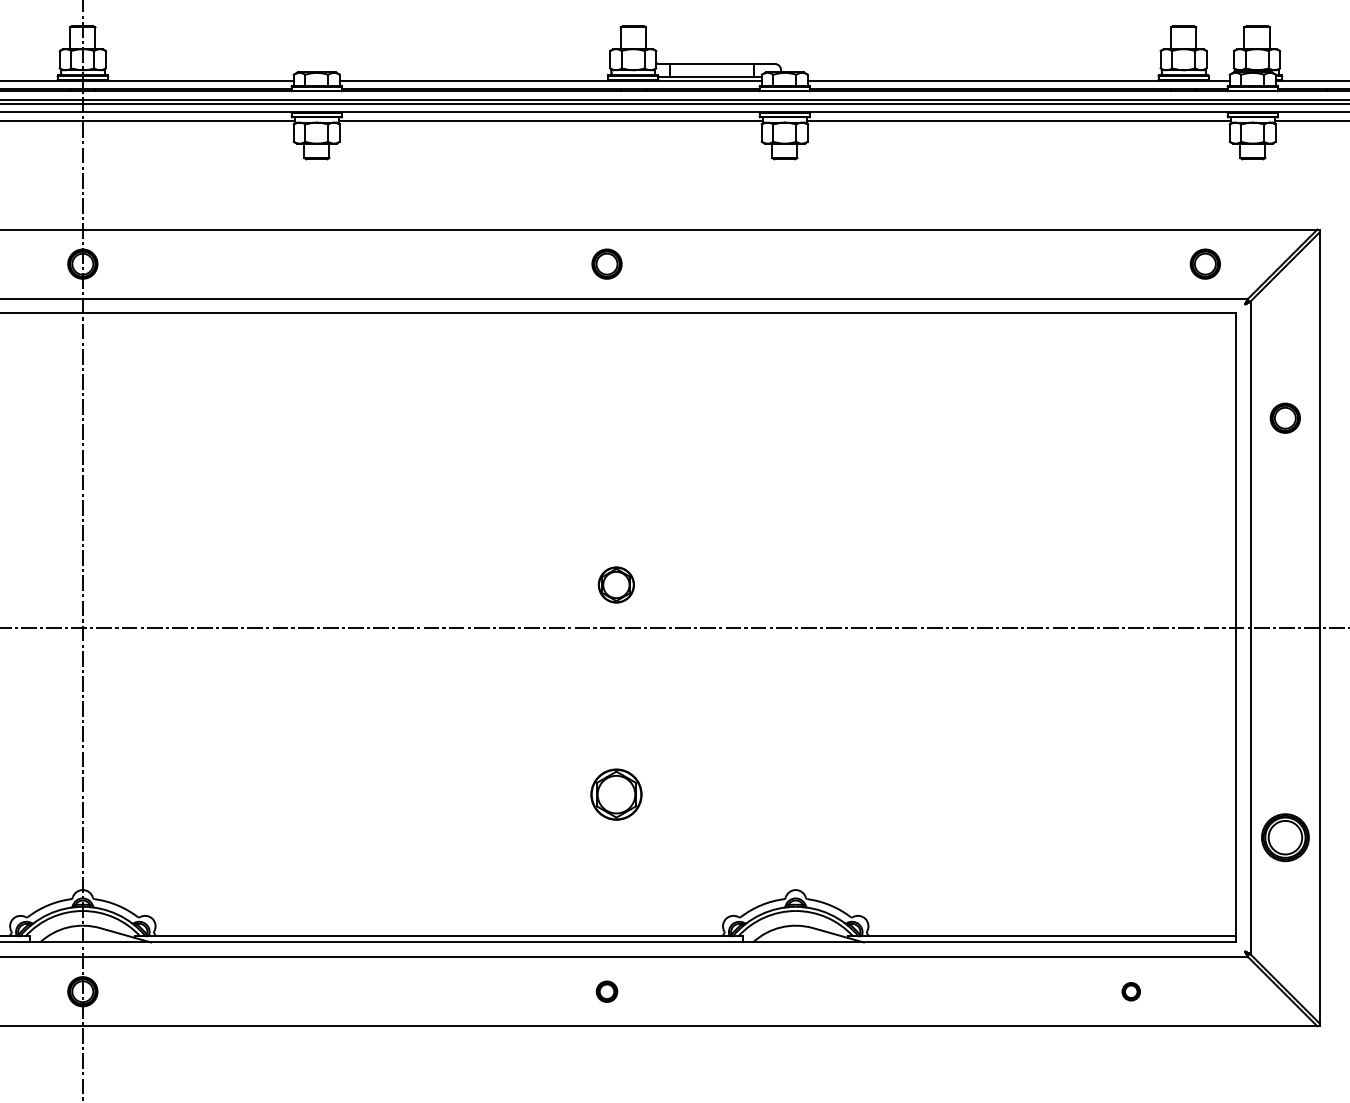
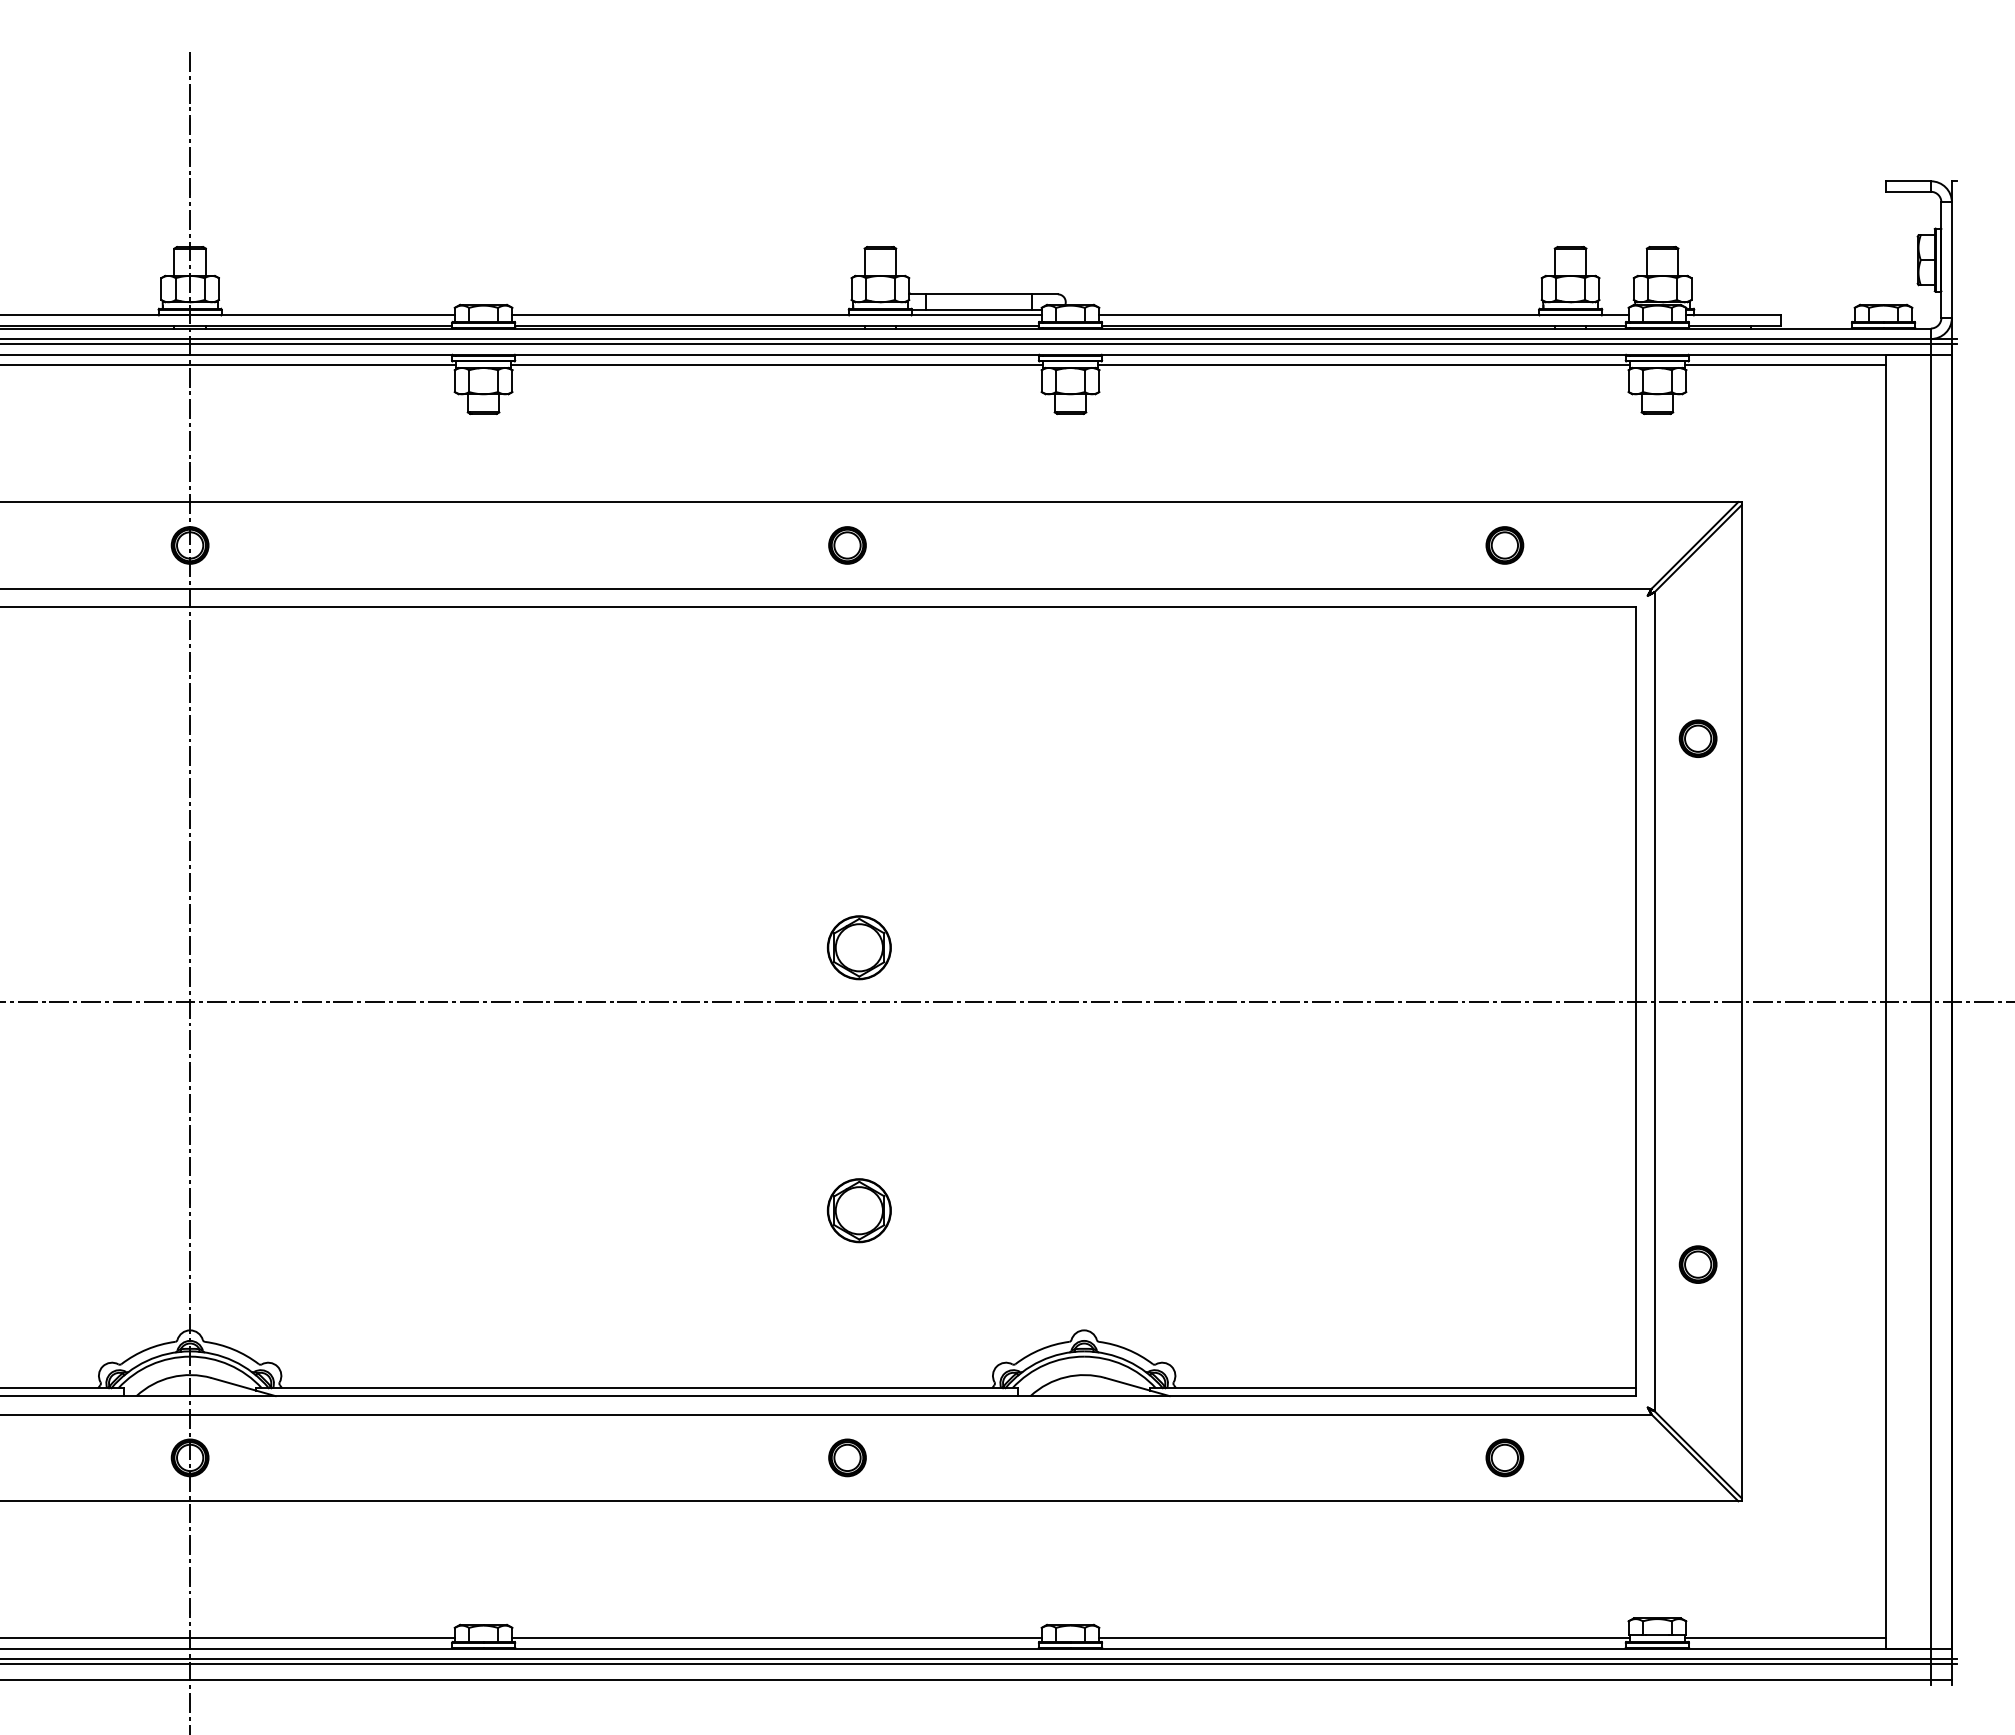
part: (1205, 264) -> (1504, 545), moved
part: (615, 584) -> (858, 947), size x1.43
part: (1284, 837) -> (1697, 1264), size x0.62
part: (607, 991) -> (847, 1457), size x1.43
part: (1130, 991) -> (1504, 1457), size x1.67

